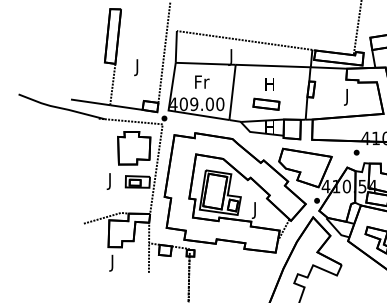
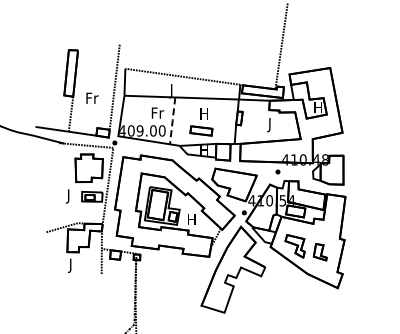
text: (138, 67) -> (92, 99), J -> Fr
text: (201, 81) -> (157, 112), moved
line: (232, 91) -> (172, 120), solid -> dashed
text: (254, 210) -> (191, 221), J -> H

